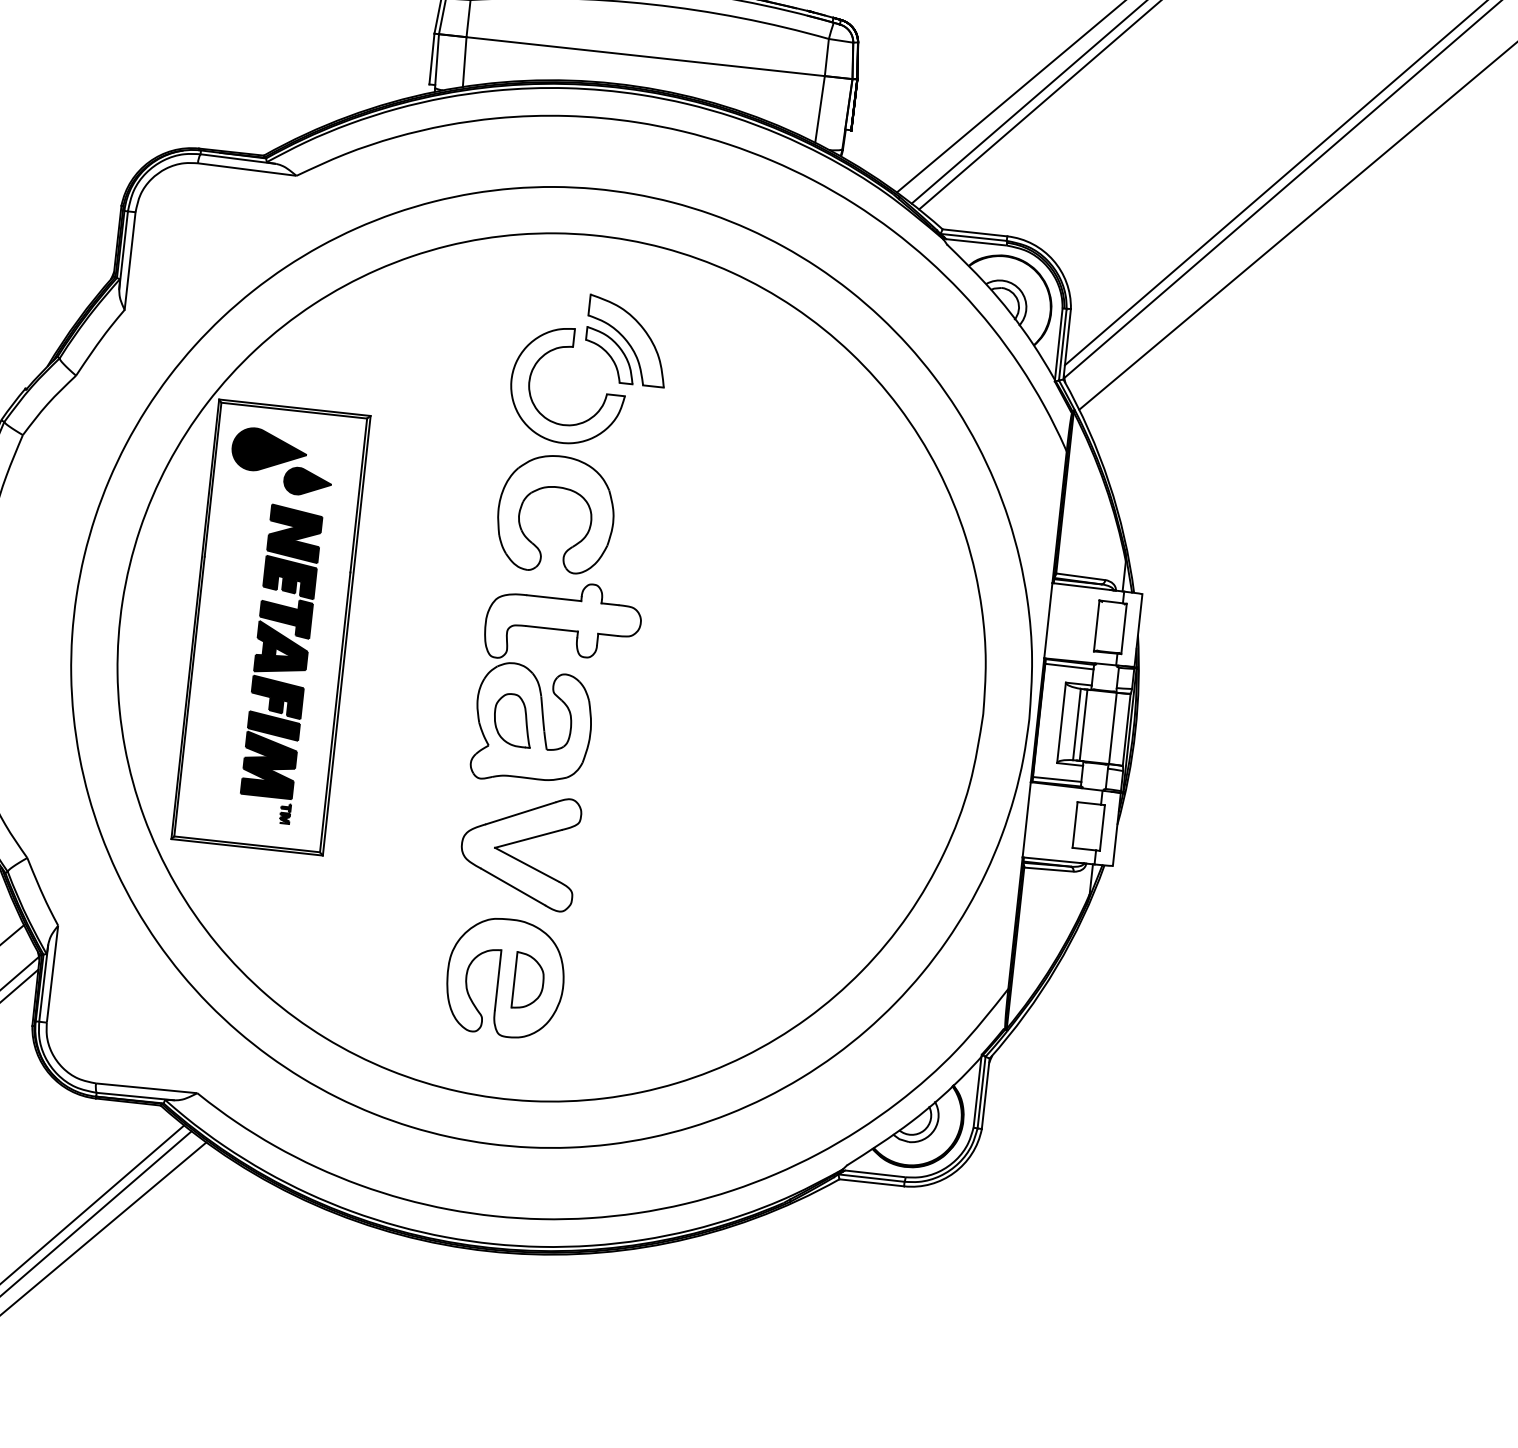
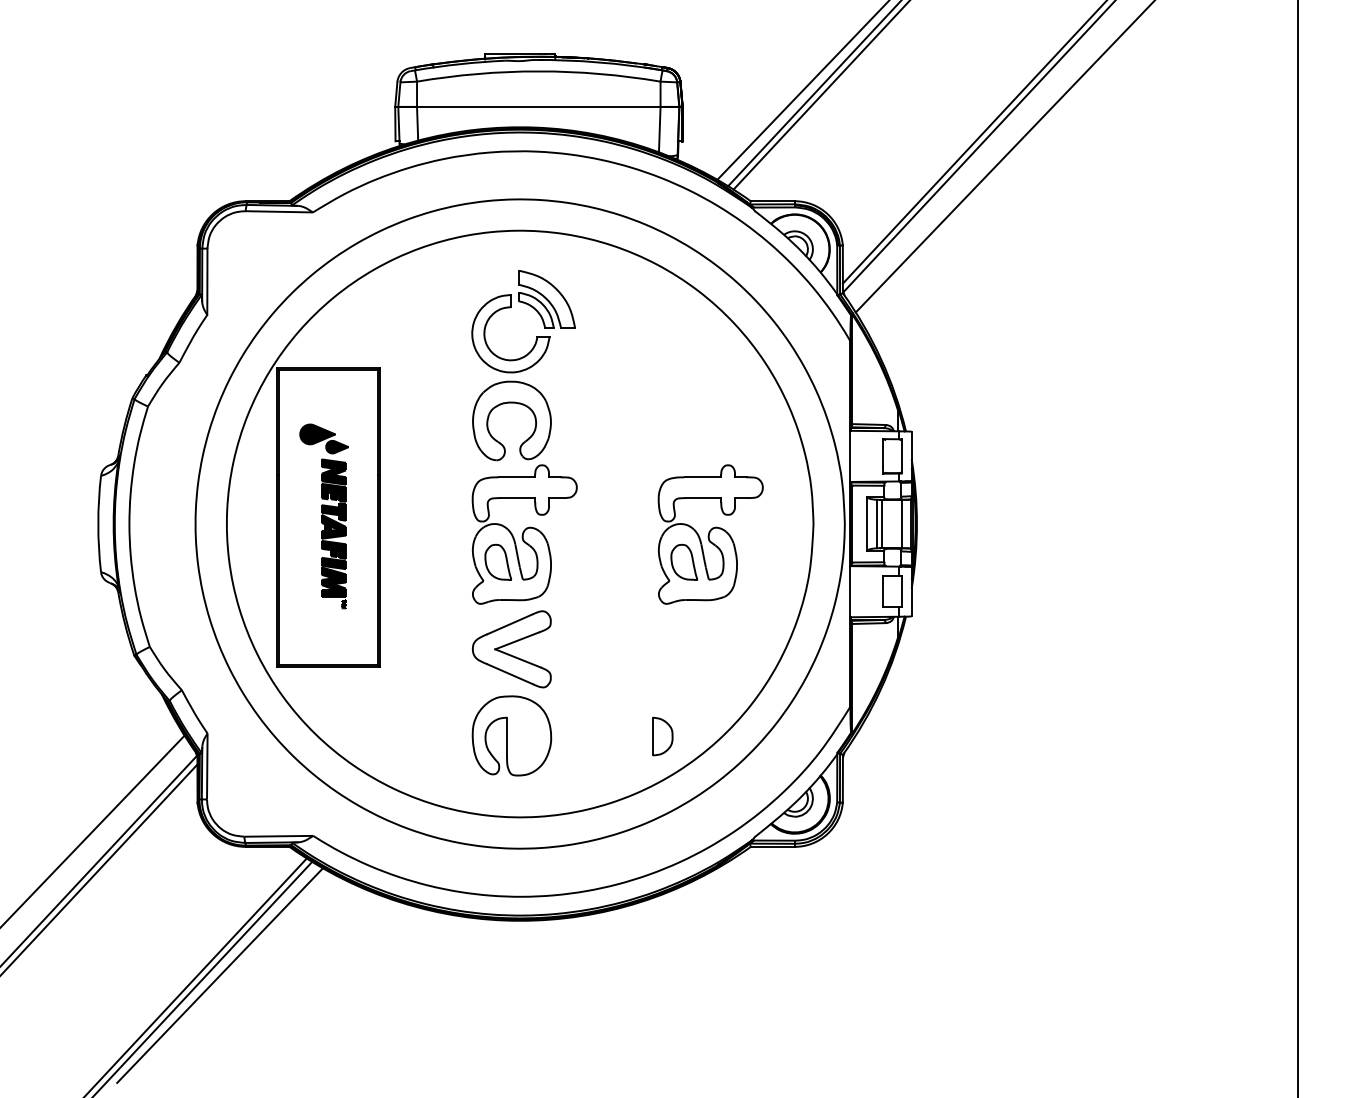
part: (264, 625) -> (324, 516), size x0.7
part: (829, 713) -> (710, 534), added
part: (528, 981) -> (662, 736), moved

